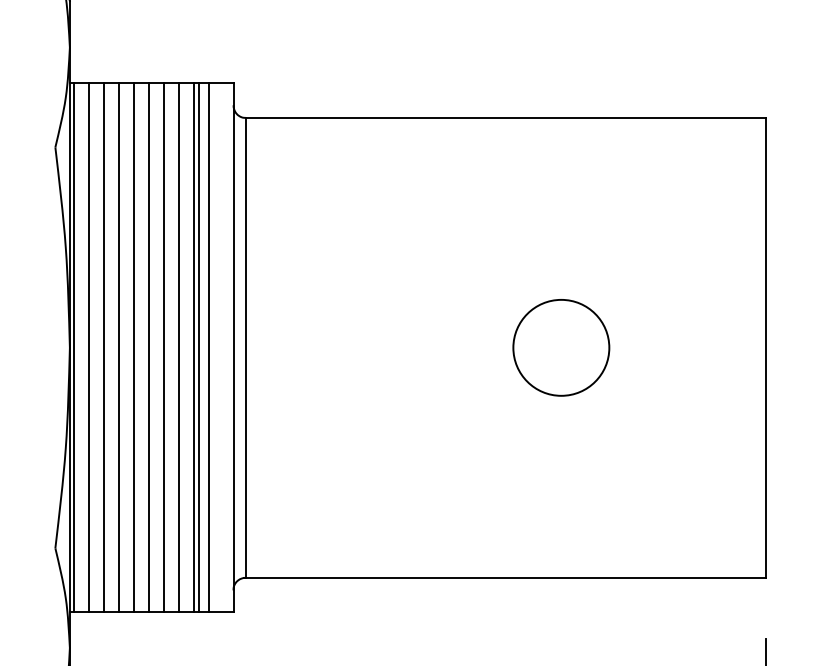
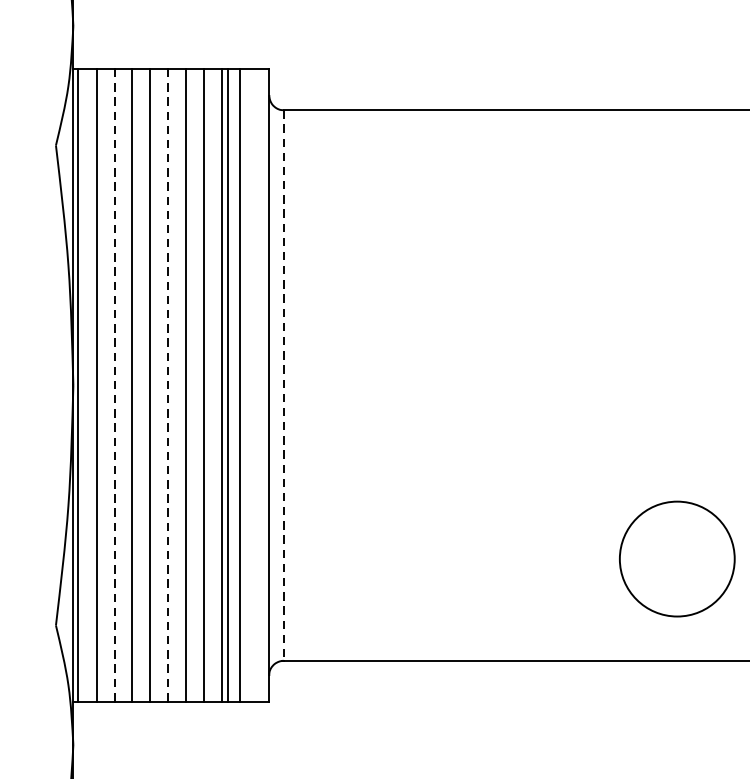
line: (245, 347) -> (283, 385), solid -> dashed
circle: (561, 347) -> (677, 558), moved
line: (104, 348) -> (114, 386), solid -> dashed
line: (149, 348) -> (168, 386), solid -> dashed

